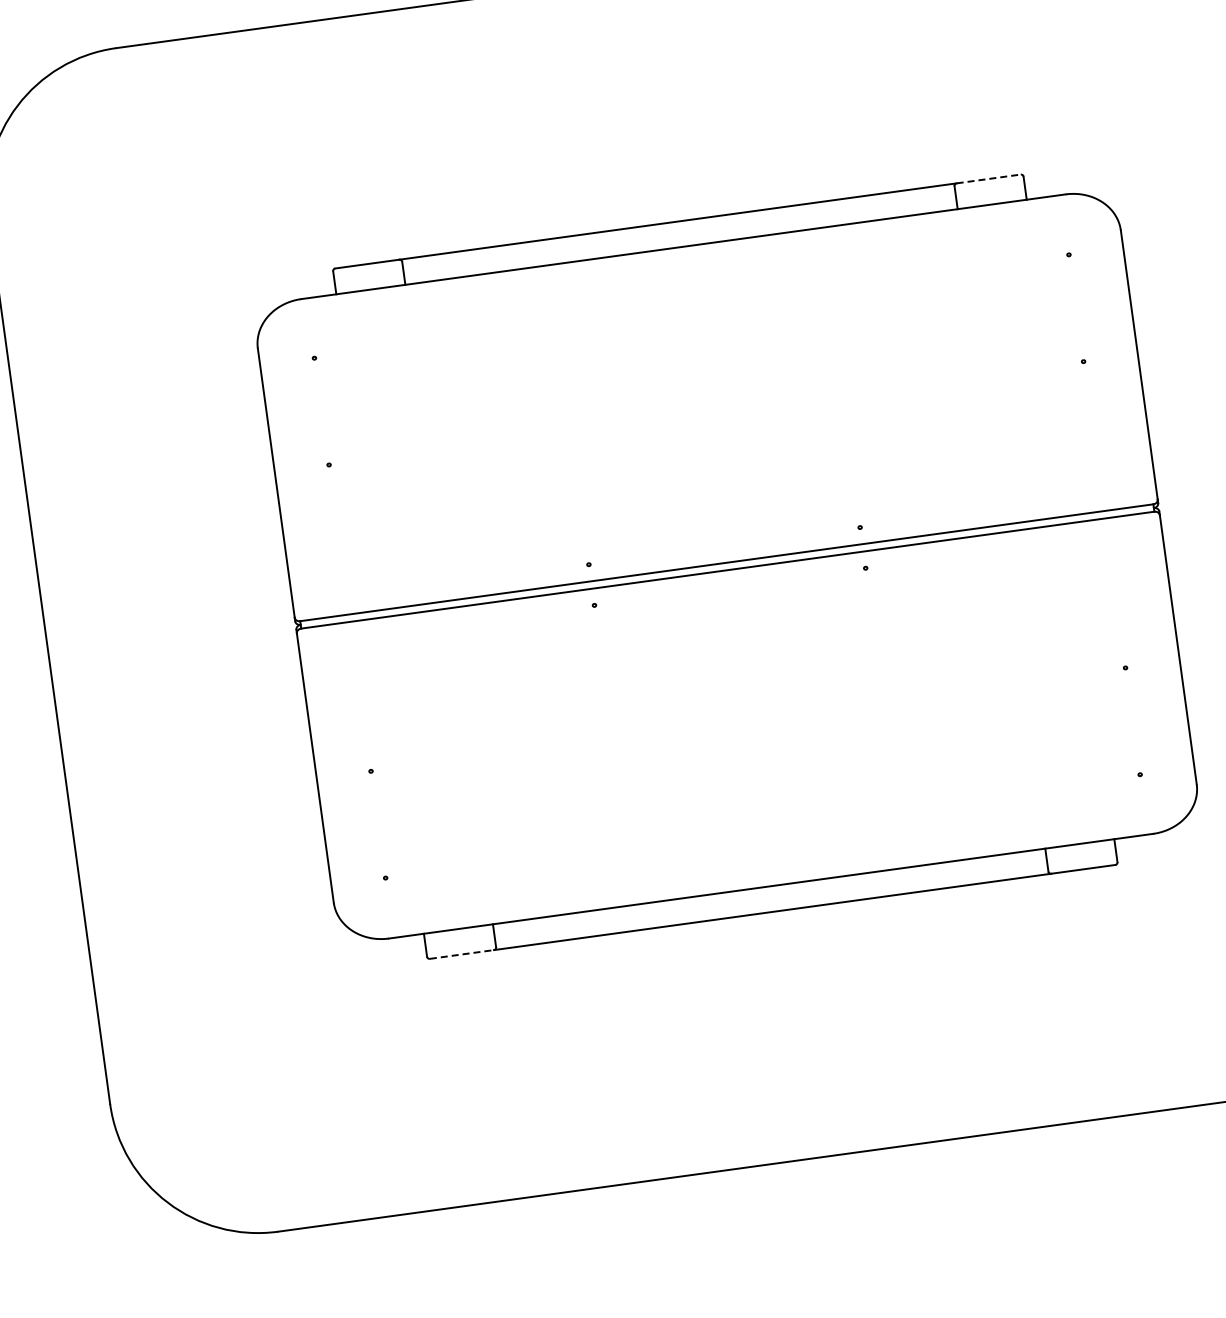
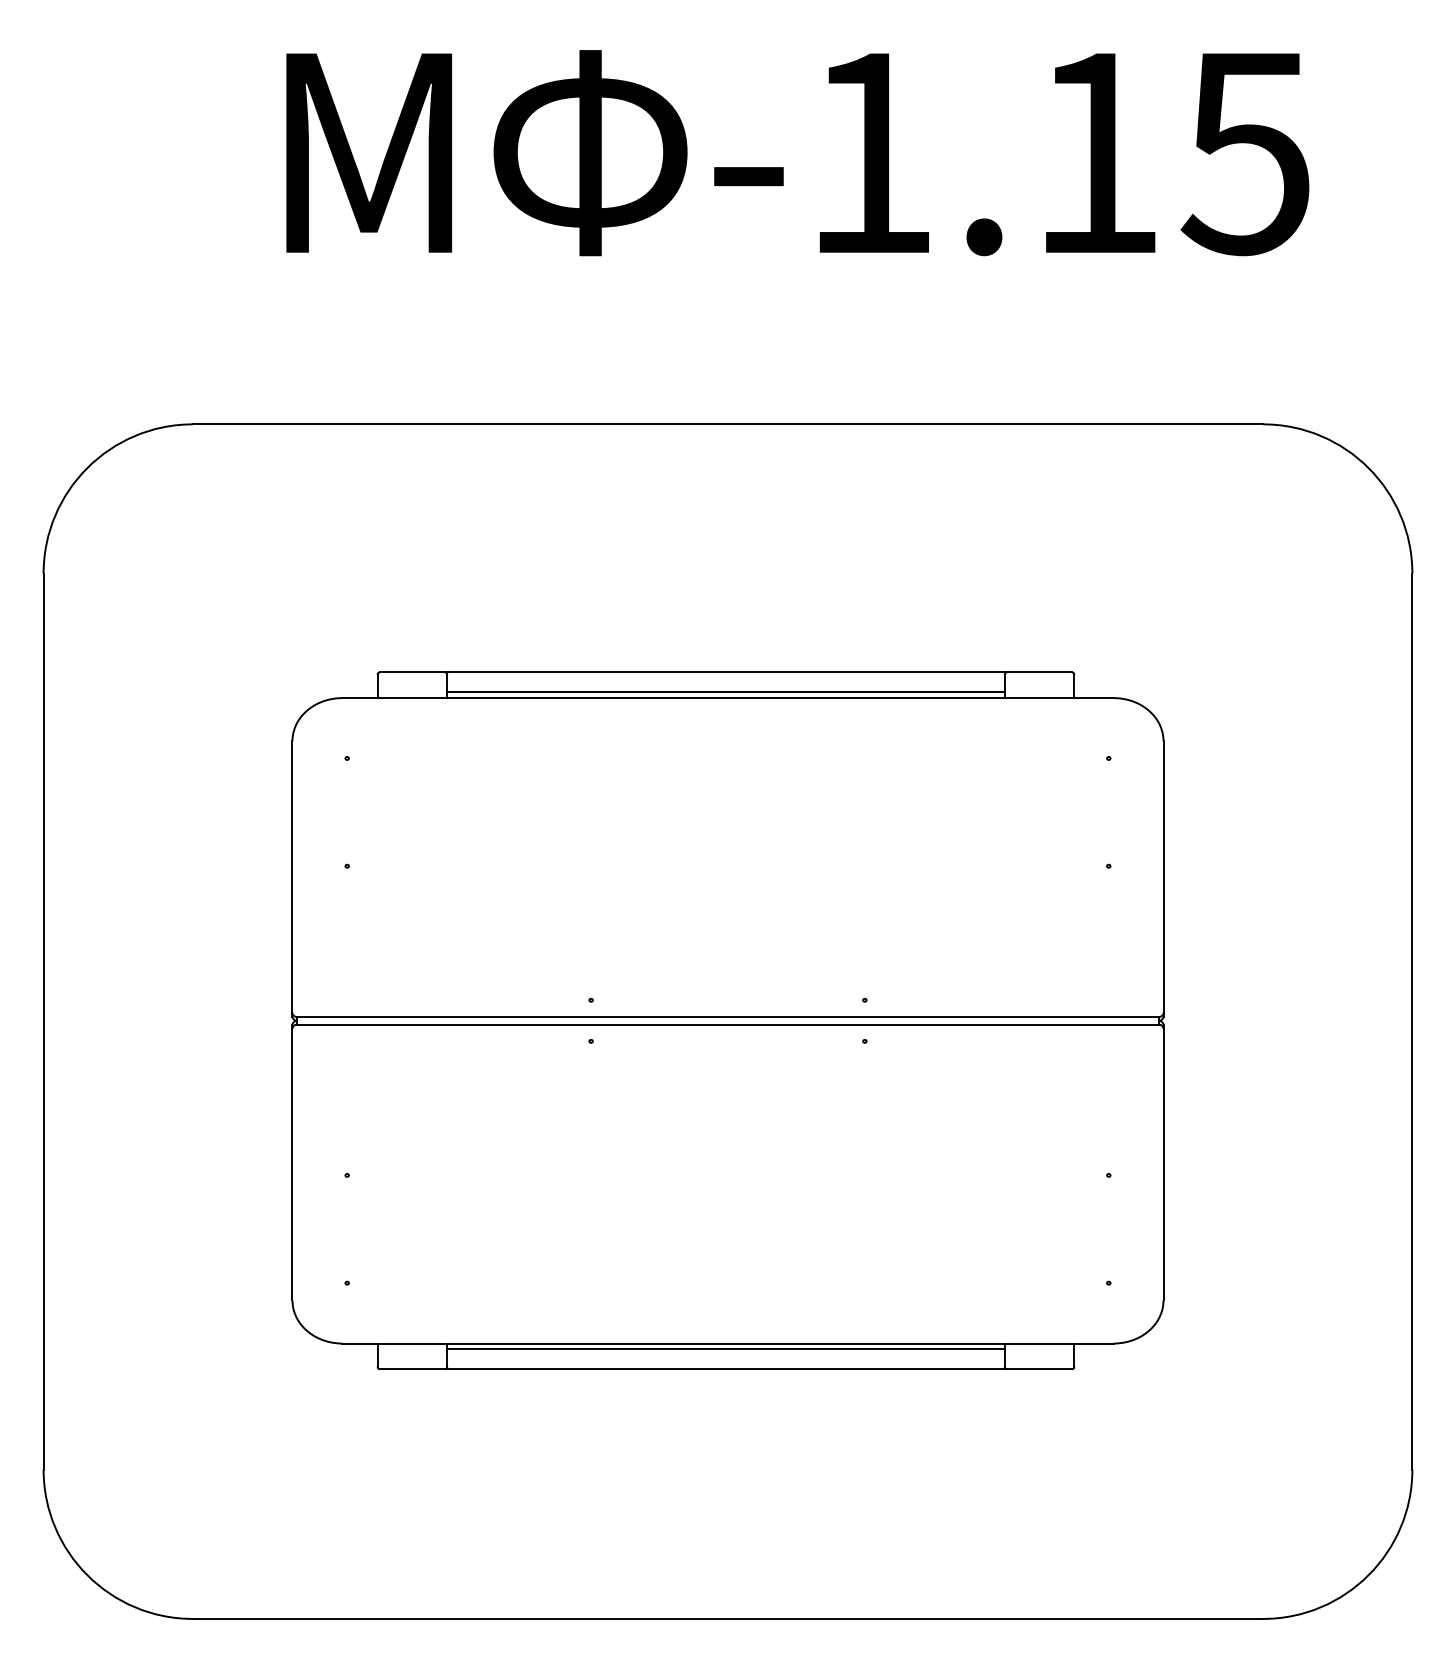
line: (989, 178) -> (1040, 672), dashed -> solid
line: (680, 241) -> (725, 692), added
line: (769, 892) -> (725, 1349), added
line: (462, 954) -> (412, 1369), dashed -> solid

